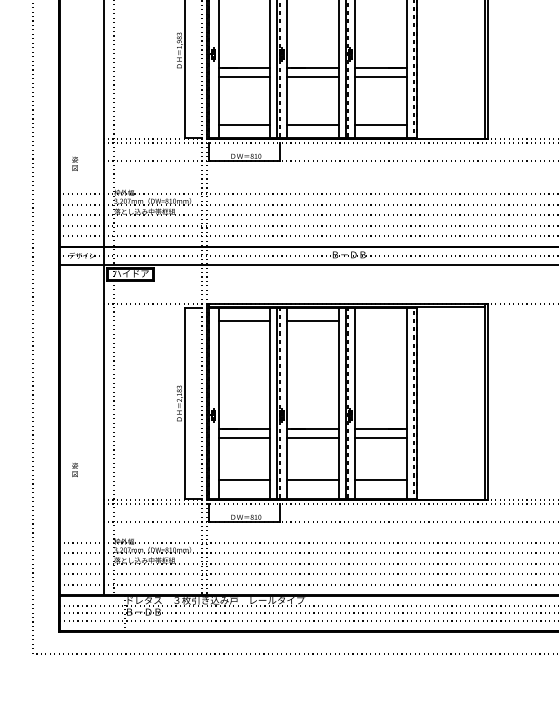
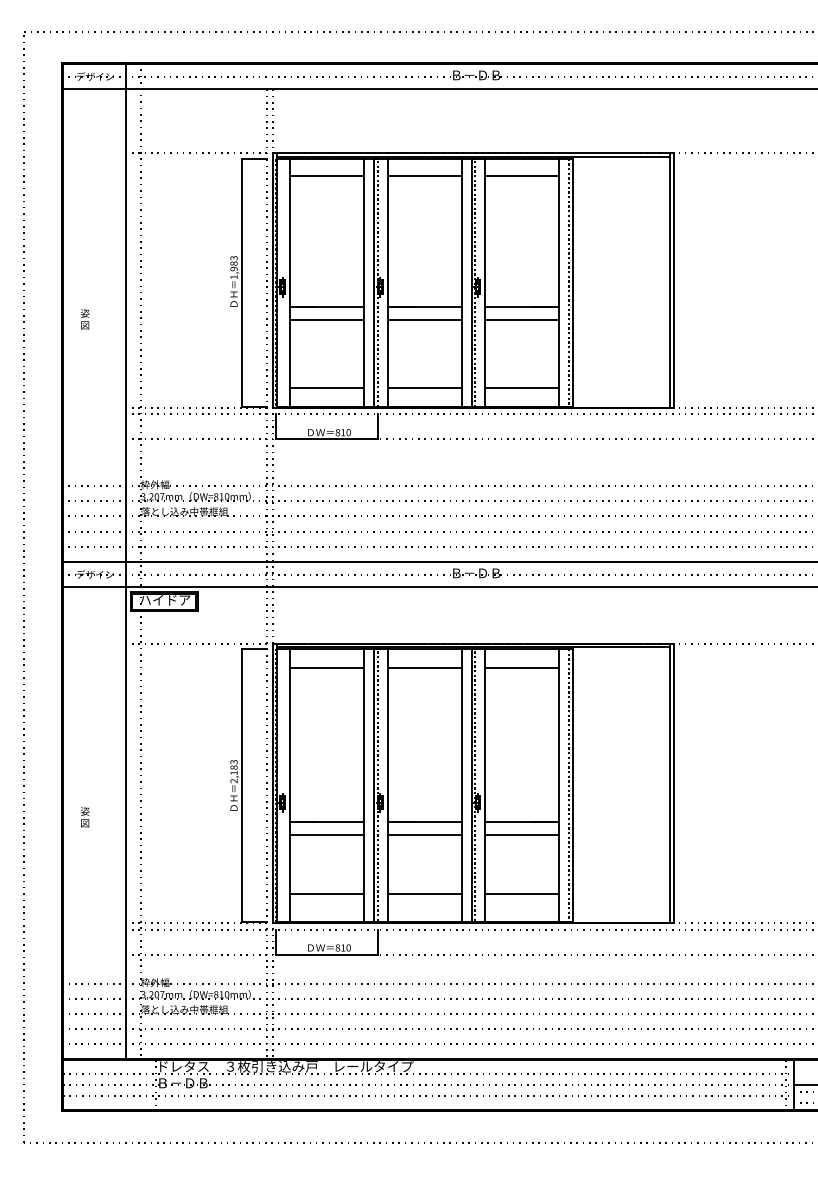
text: (74, 163) -> (84, 319), moved
line: (381, 320) -> (522, 667), added
text: (74, 470) -> (84, 817), moved

